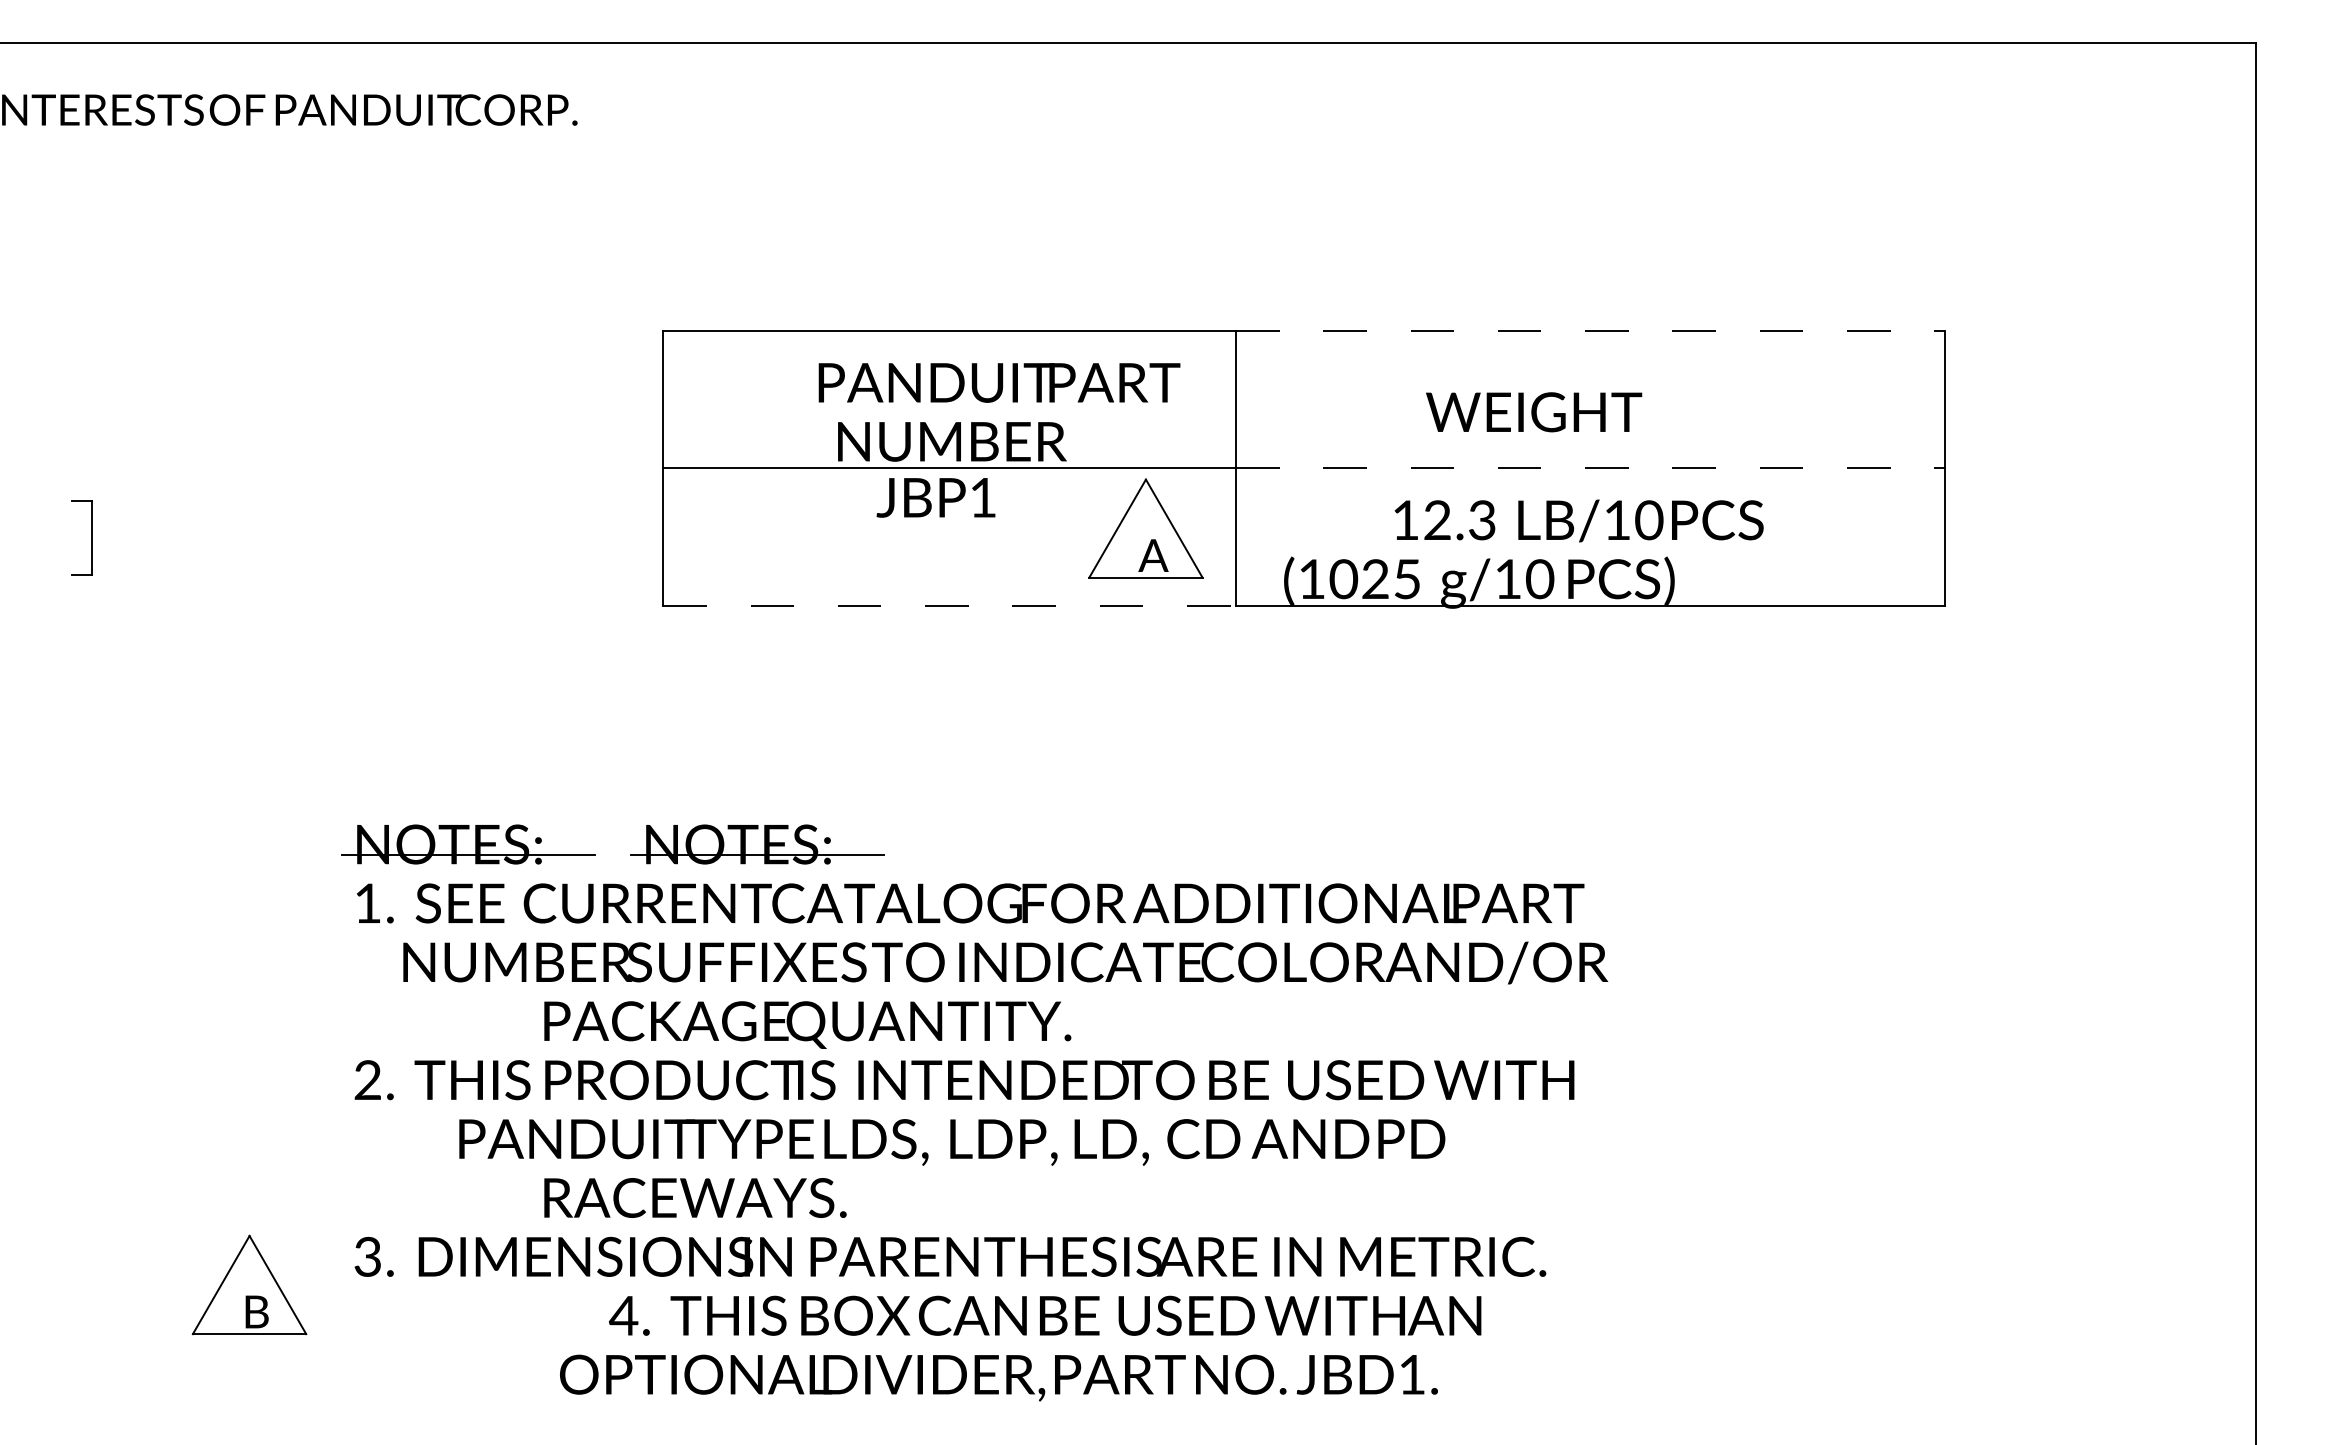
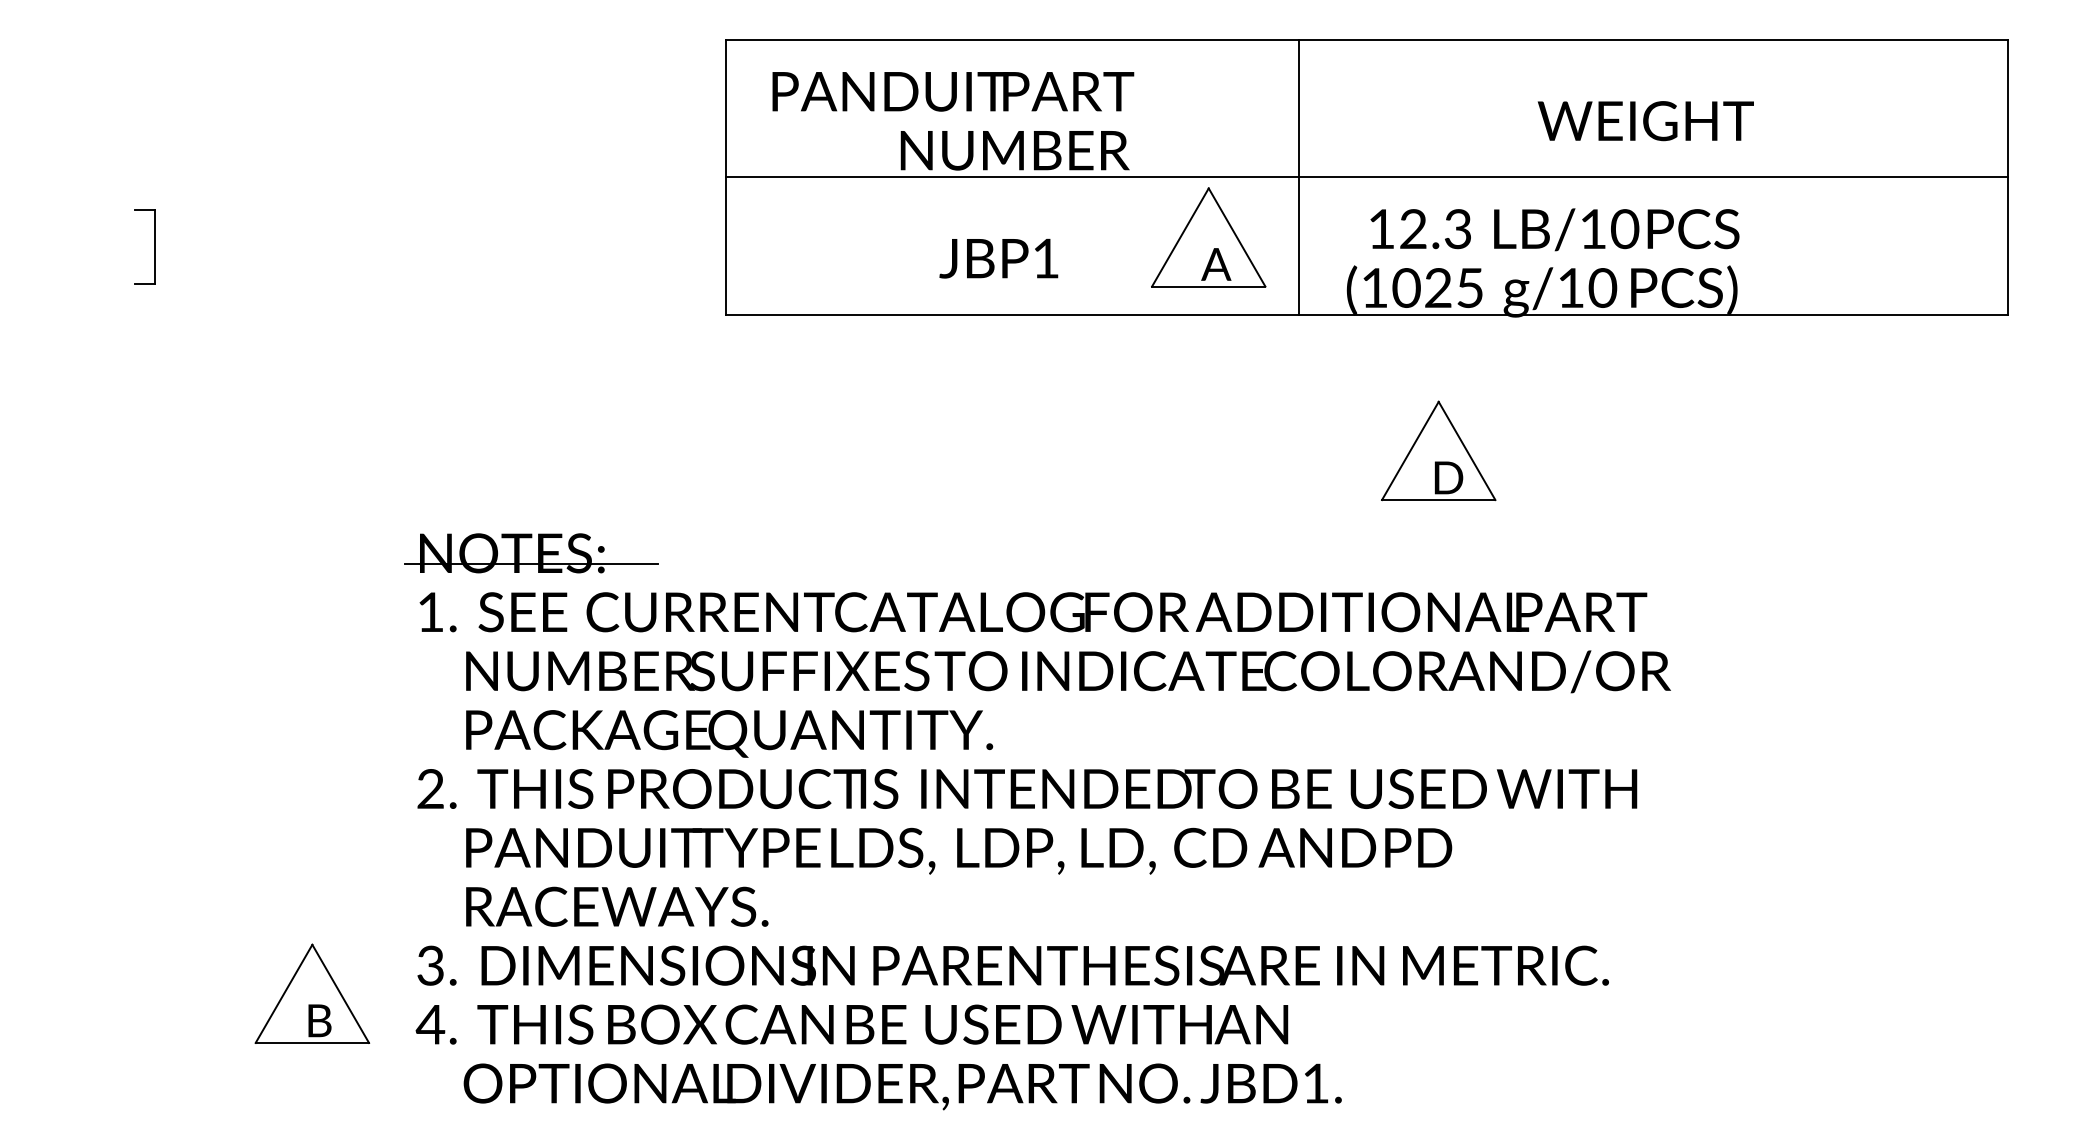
line: (1590, 330) -> (1653, 39), dashed -> solid
text: (999, 382) -> (953, 91), moved
text: (1534, 412) -> (1646, 121), moved
line: (1590, 468) -> (1653, 177), dashed -> solid
text: (935, 497) -> (998, 258), moved
text: (1578, 520) -> (1554, 229), moved
line: (950, 605) -> (1013, 314), dashed -> solid
part: (1375, 742) -> (1438, 451), added
part: (764, 844) -> (827, 553), removed
text: (807, 1024) -> (729, 733), moved
text: (952, 1142) -> (959, 851), moved
text: (695, 1197) -> (617, 906), moved
text: (1045, 1315) -> (852, 1024), moved
text: (998, 1377) -> (902, 1086), moved

